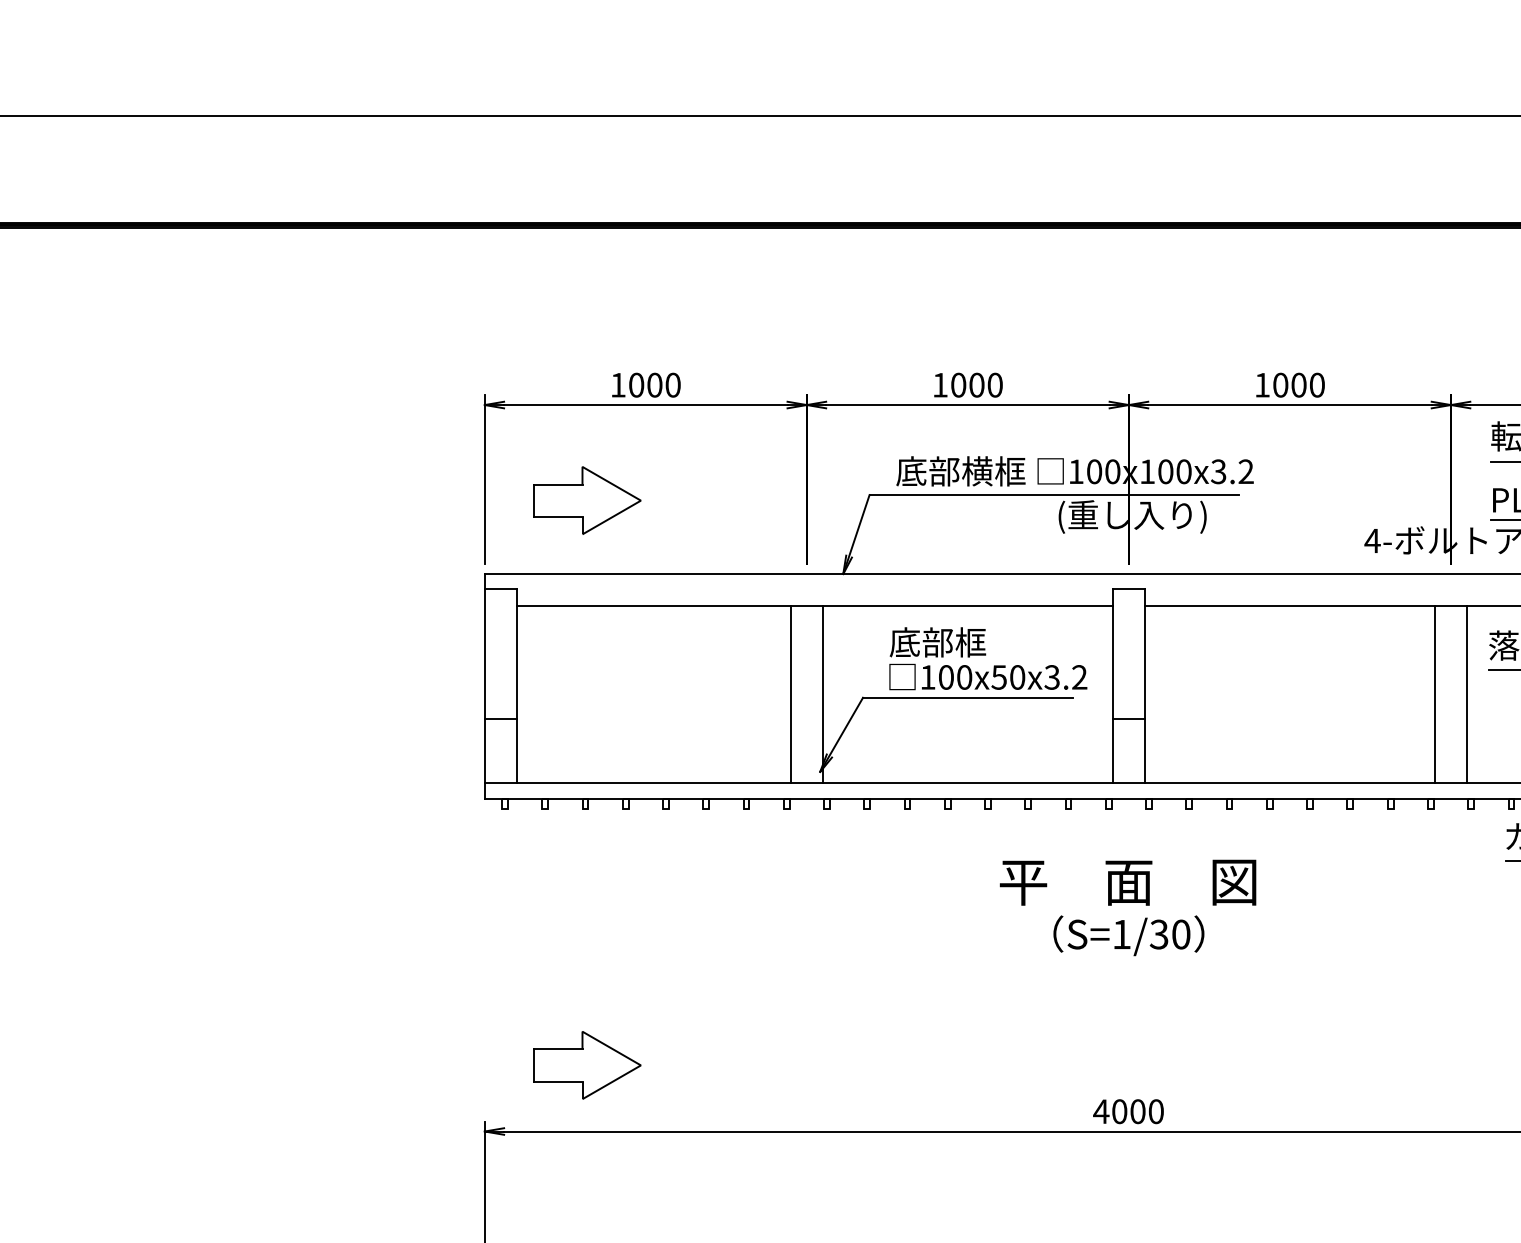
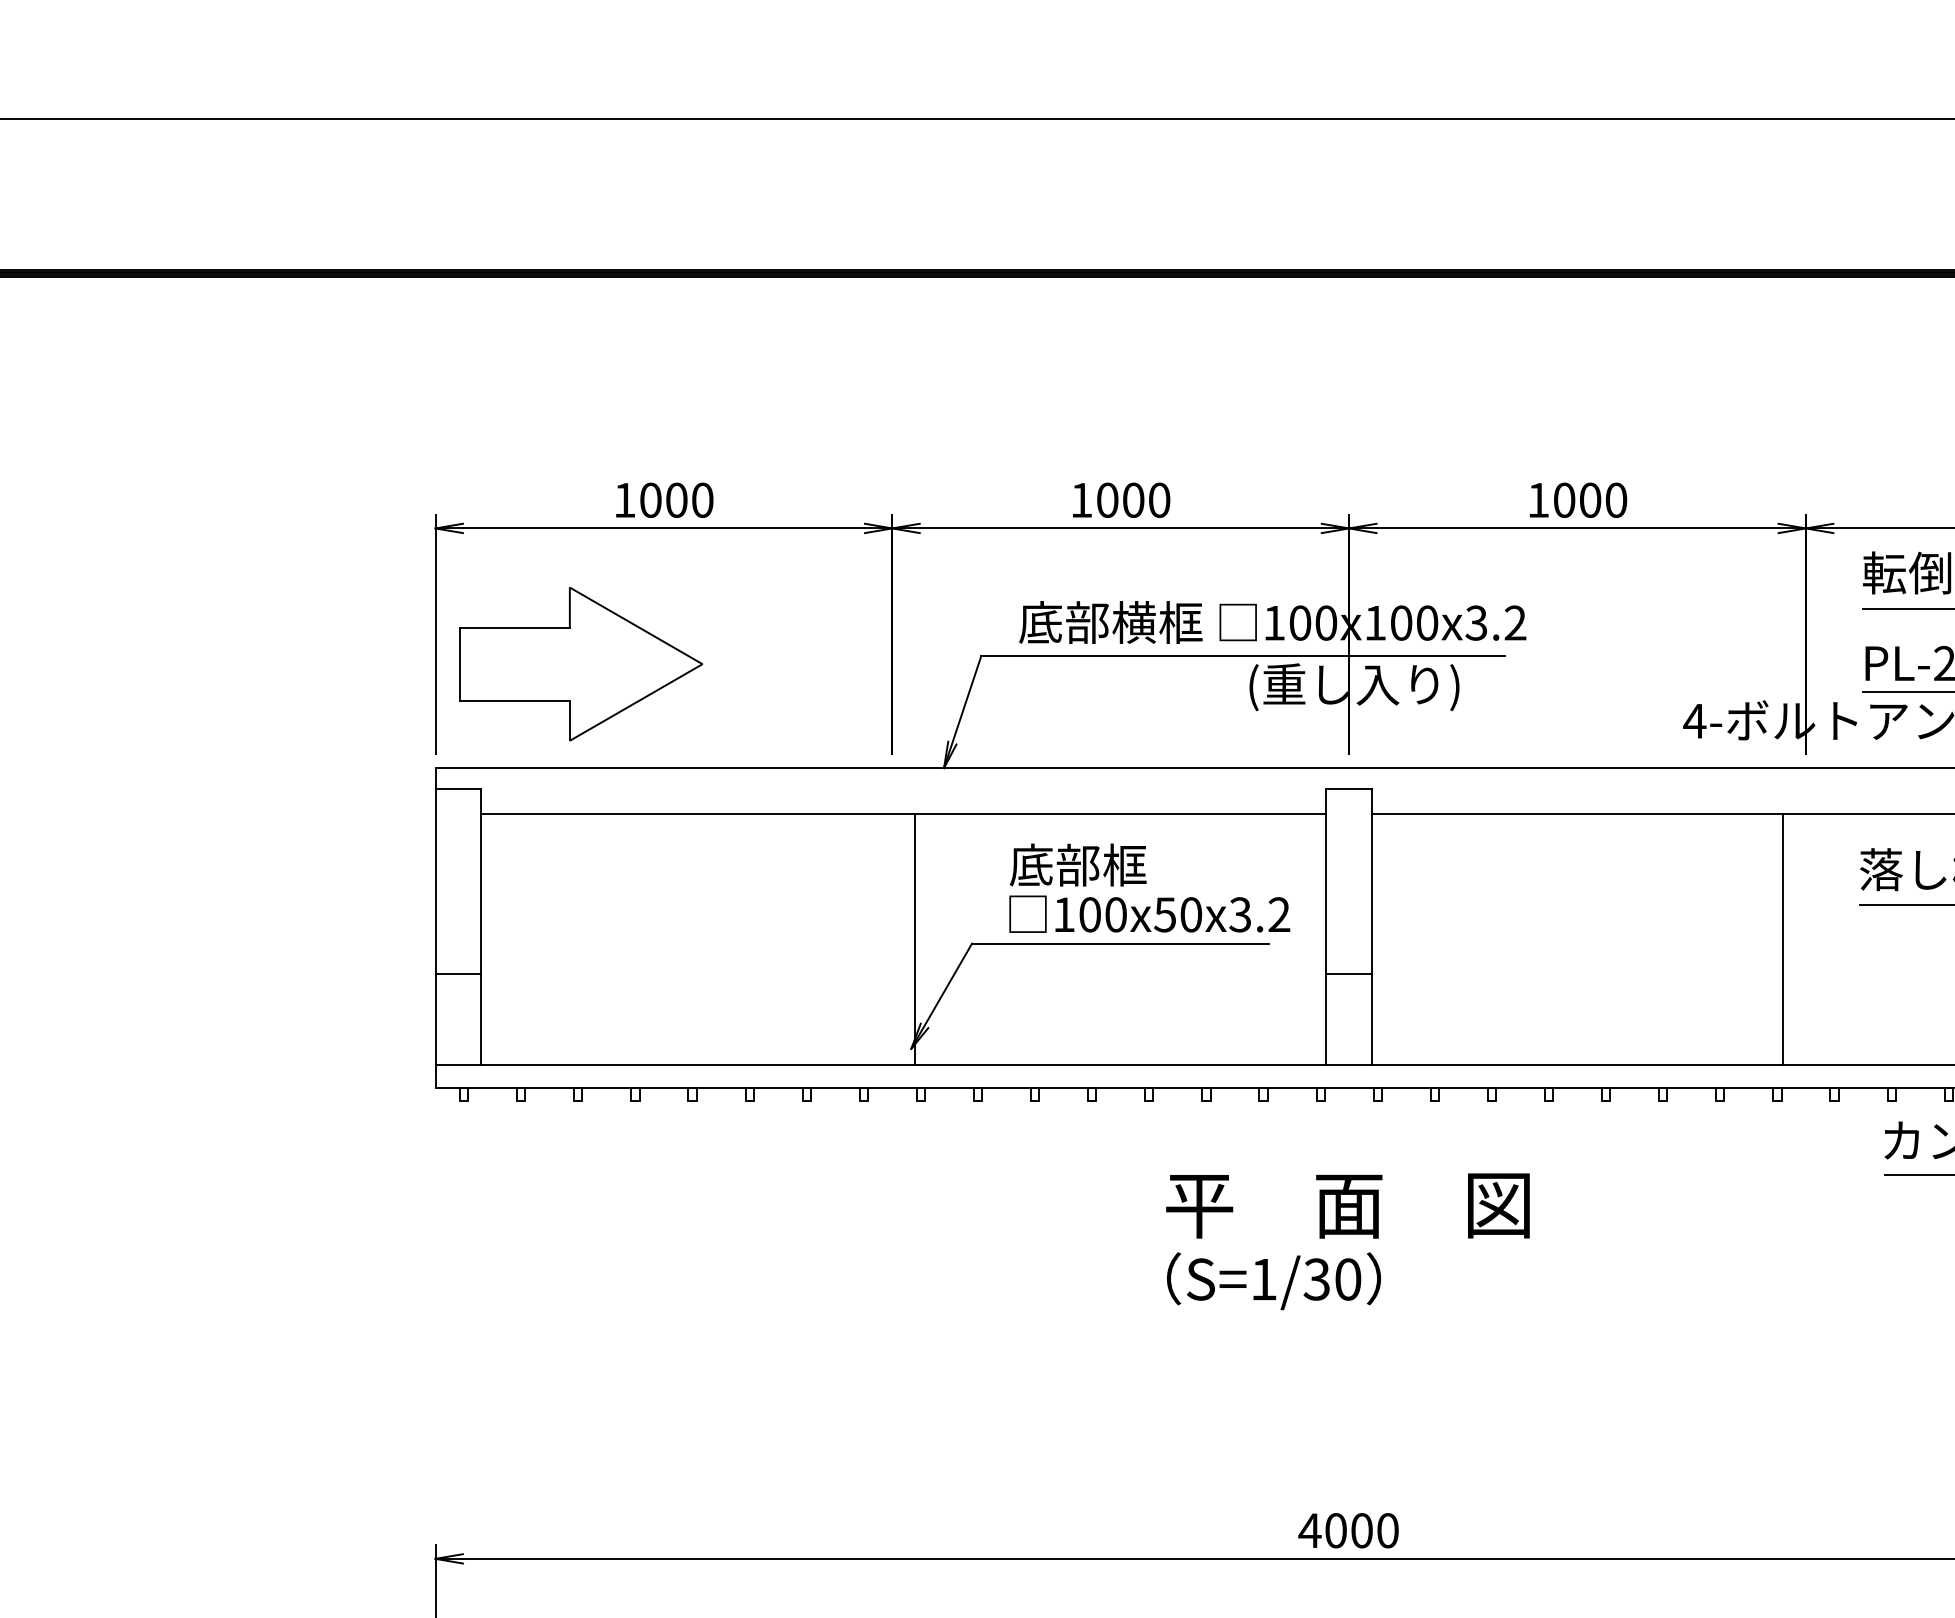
part: (587, 500) -> (581, 663), size x1.6
line: (790, 694) -> (869, 938), removed
line: (1467, 694) -> (1829, 938), removed
text: (1128, 935) -> (1273, 1280), moved
part: (587, 1065) -> (581, 1465), removed

